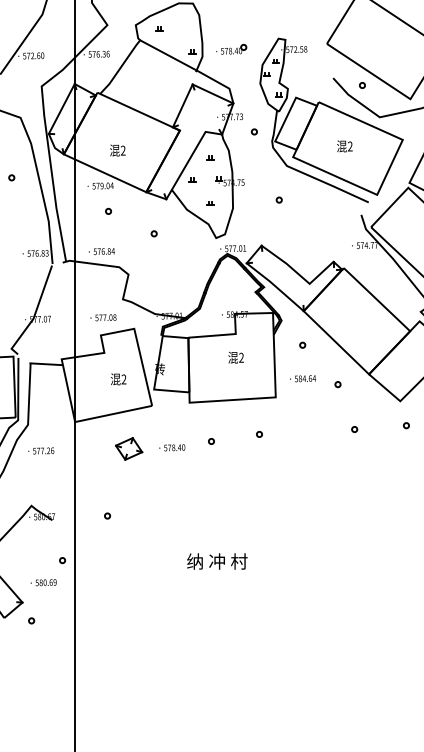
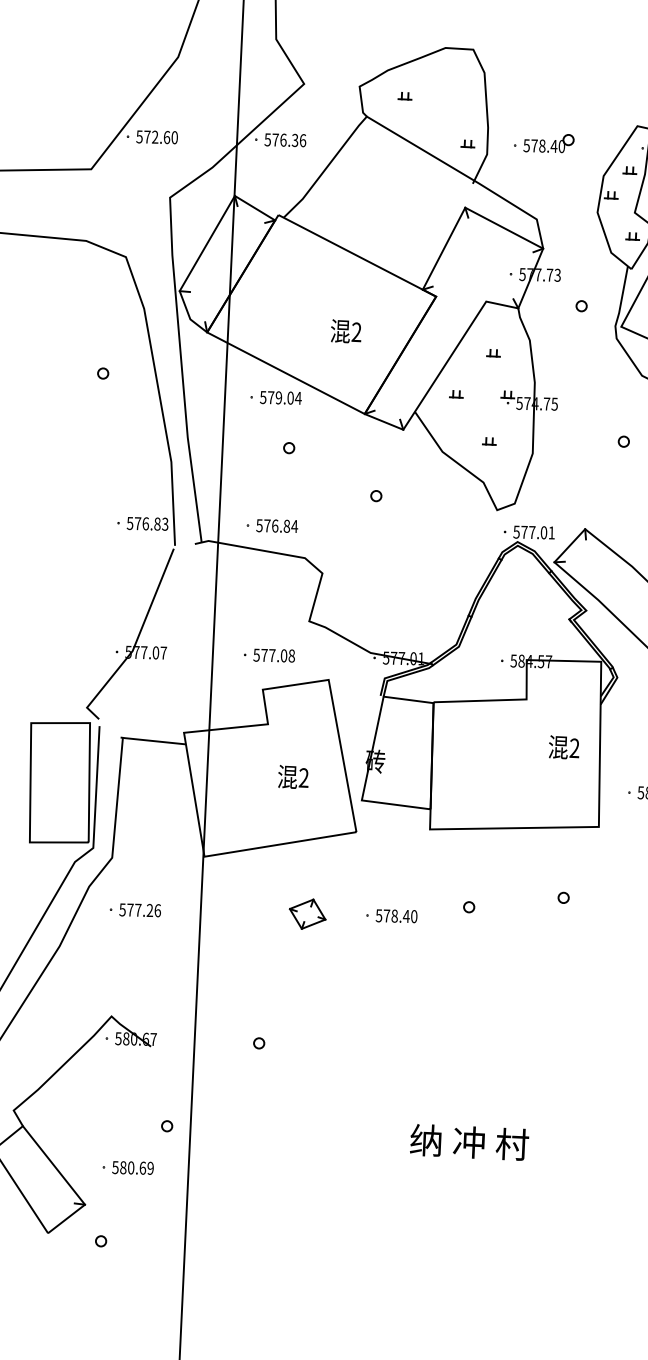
text: (117, 150) -> (345, 331), moved
text: (235, 357) -> (562, 747), moved
part: (129, 448) -> (308, 913), size x0.7

